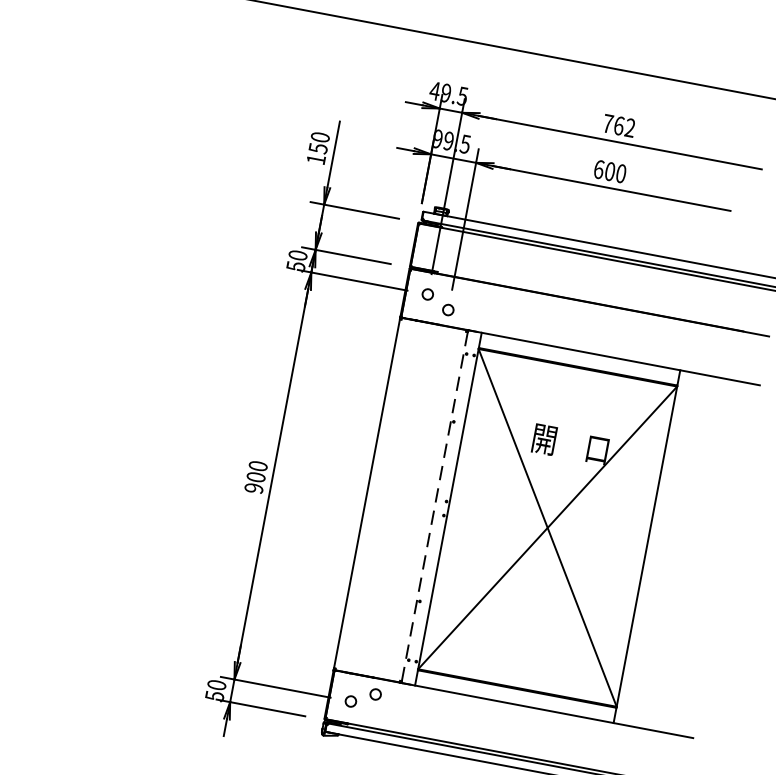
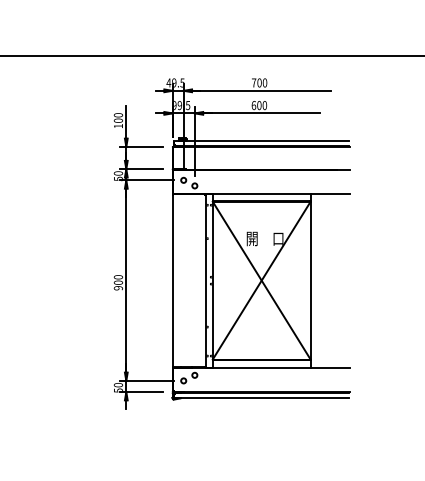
text: (625, 126) -> (262, 82), 762 -> 700
text: (316, 147) -> (117, 120), 150 -> 100
line: (435, 508) -> (206, 281), dashed -> solid

